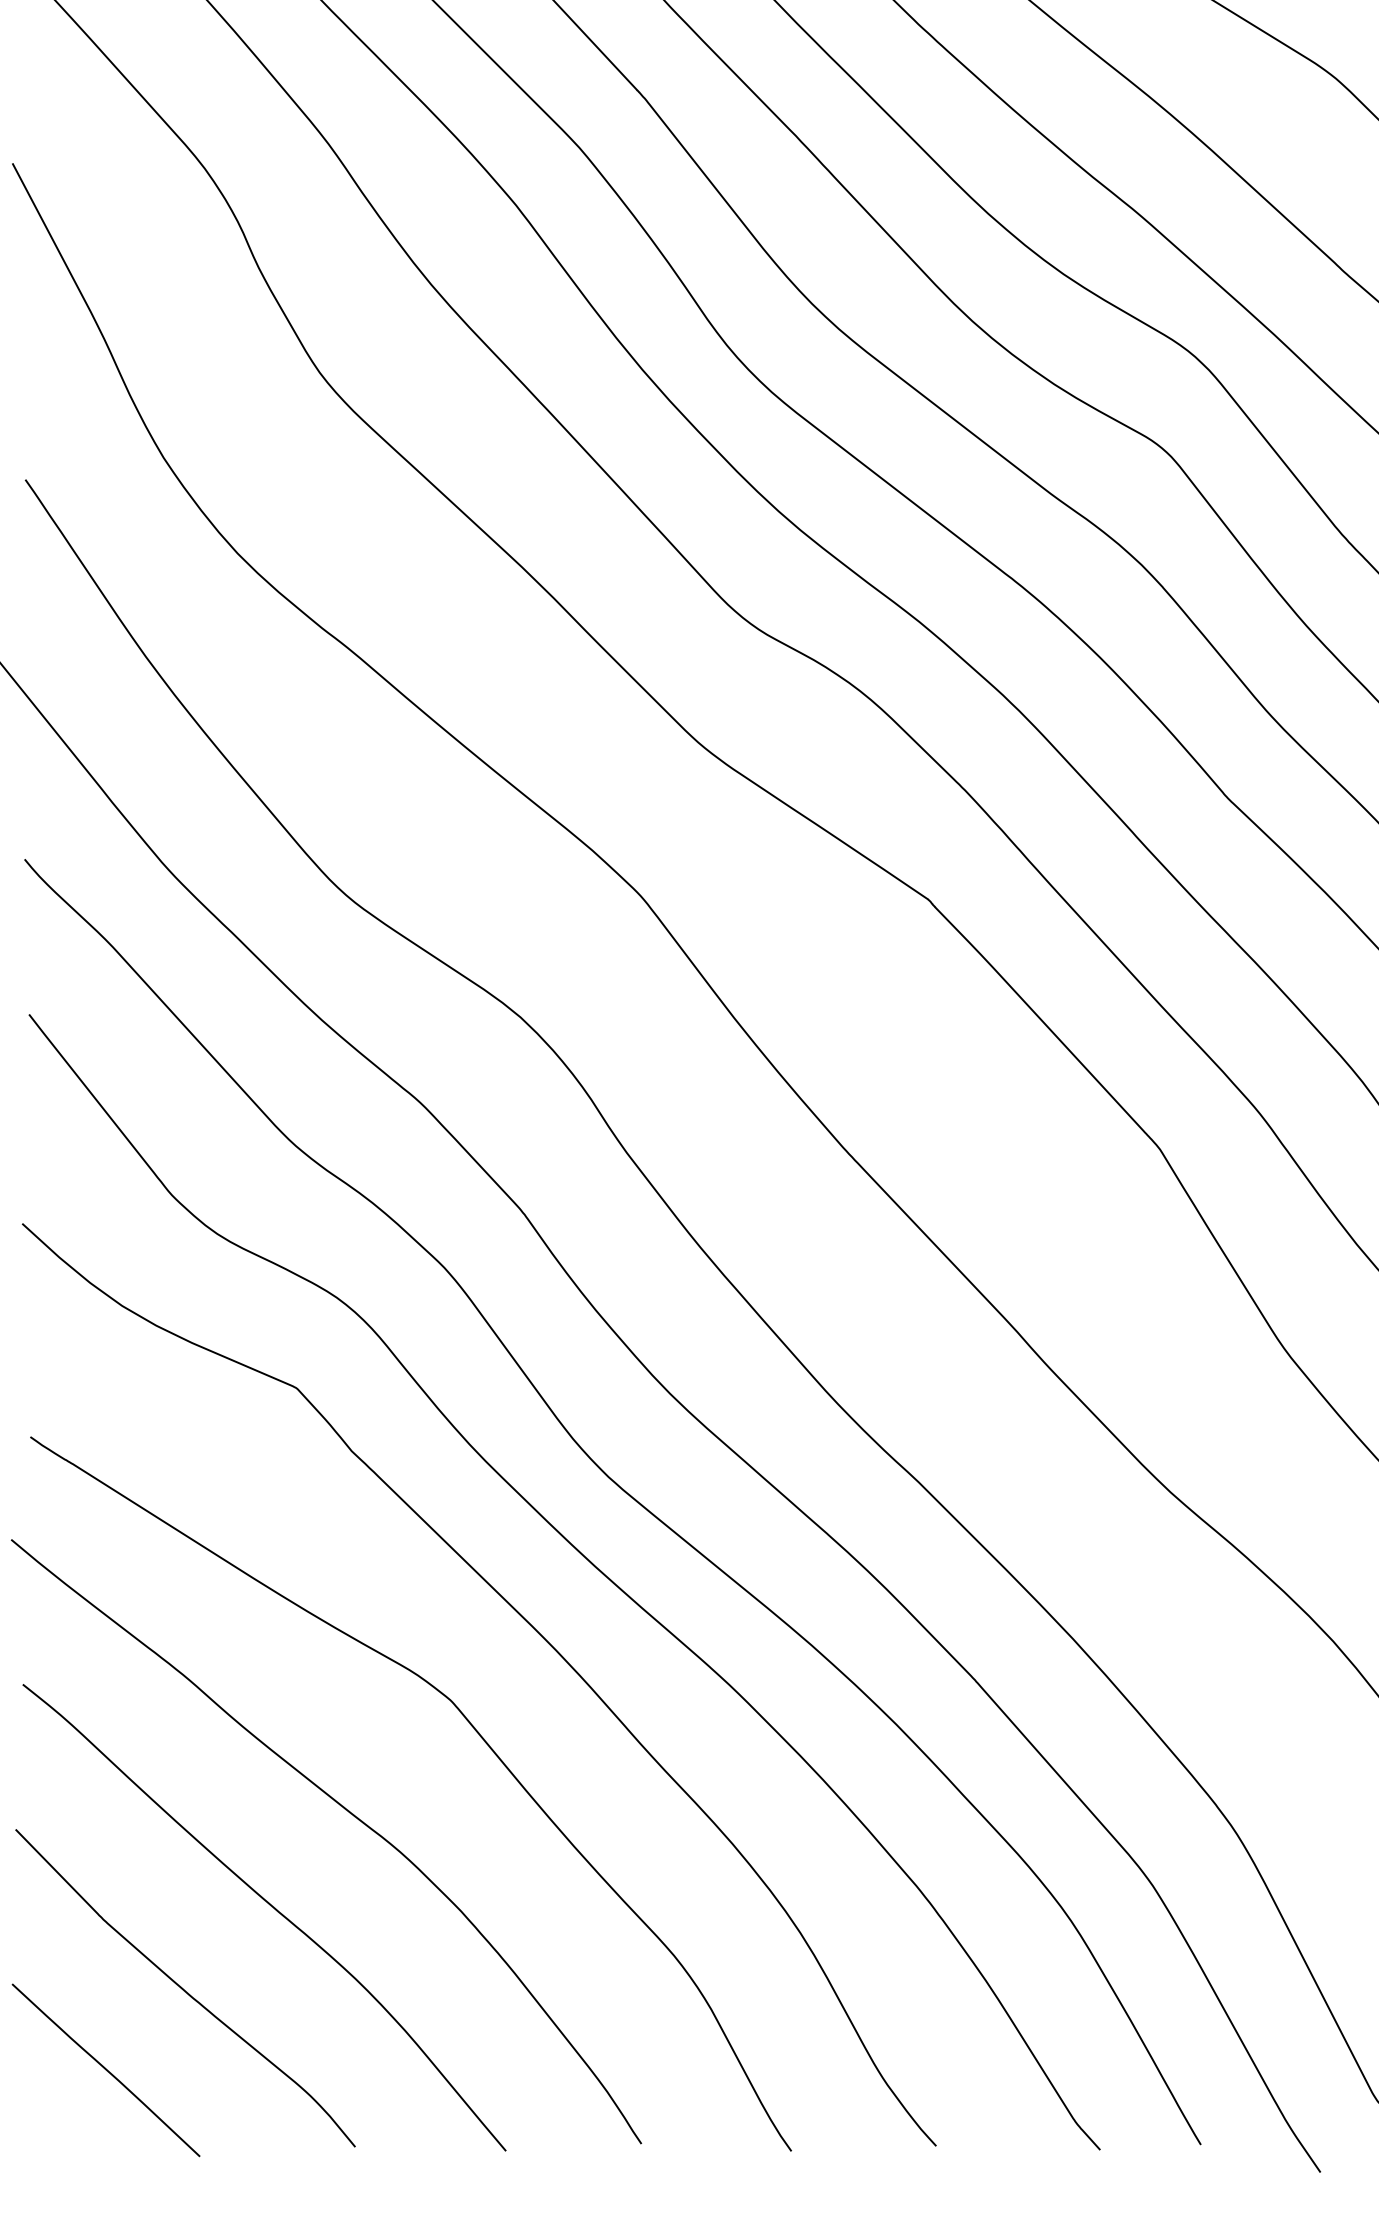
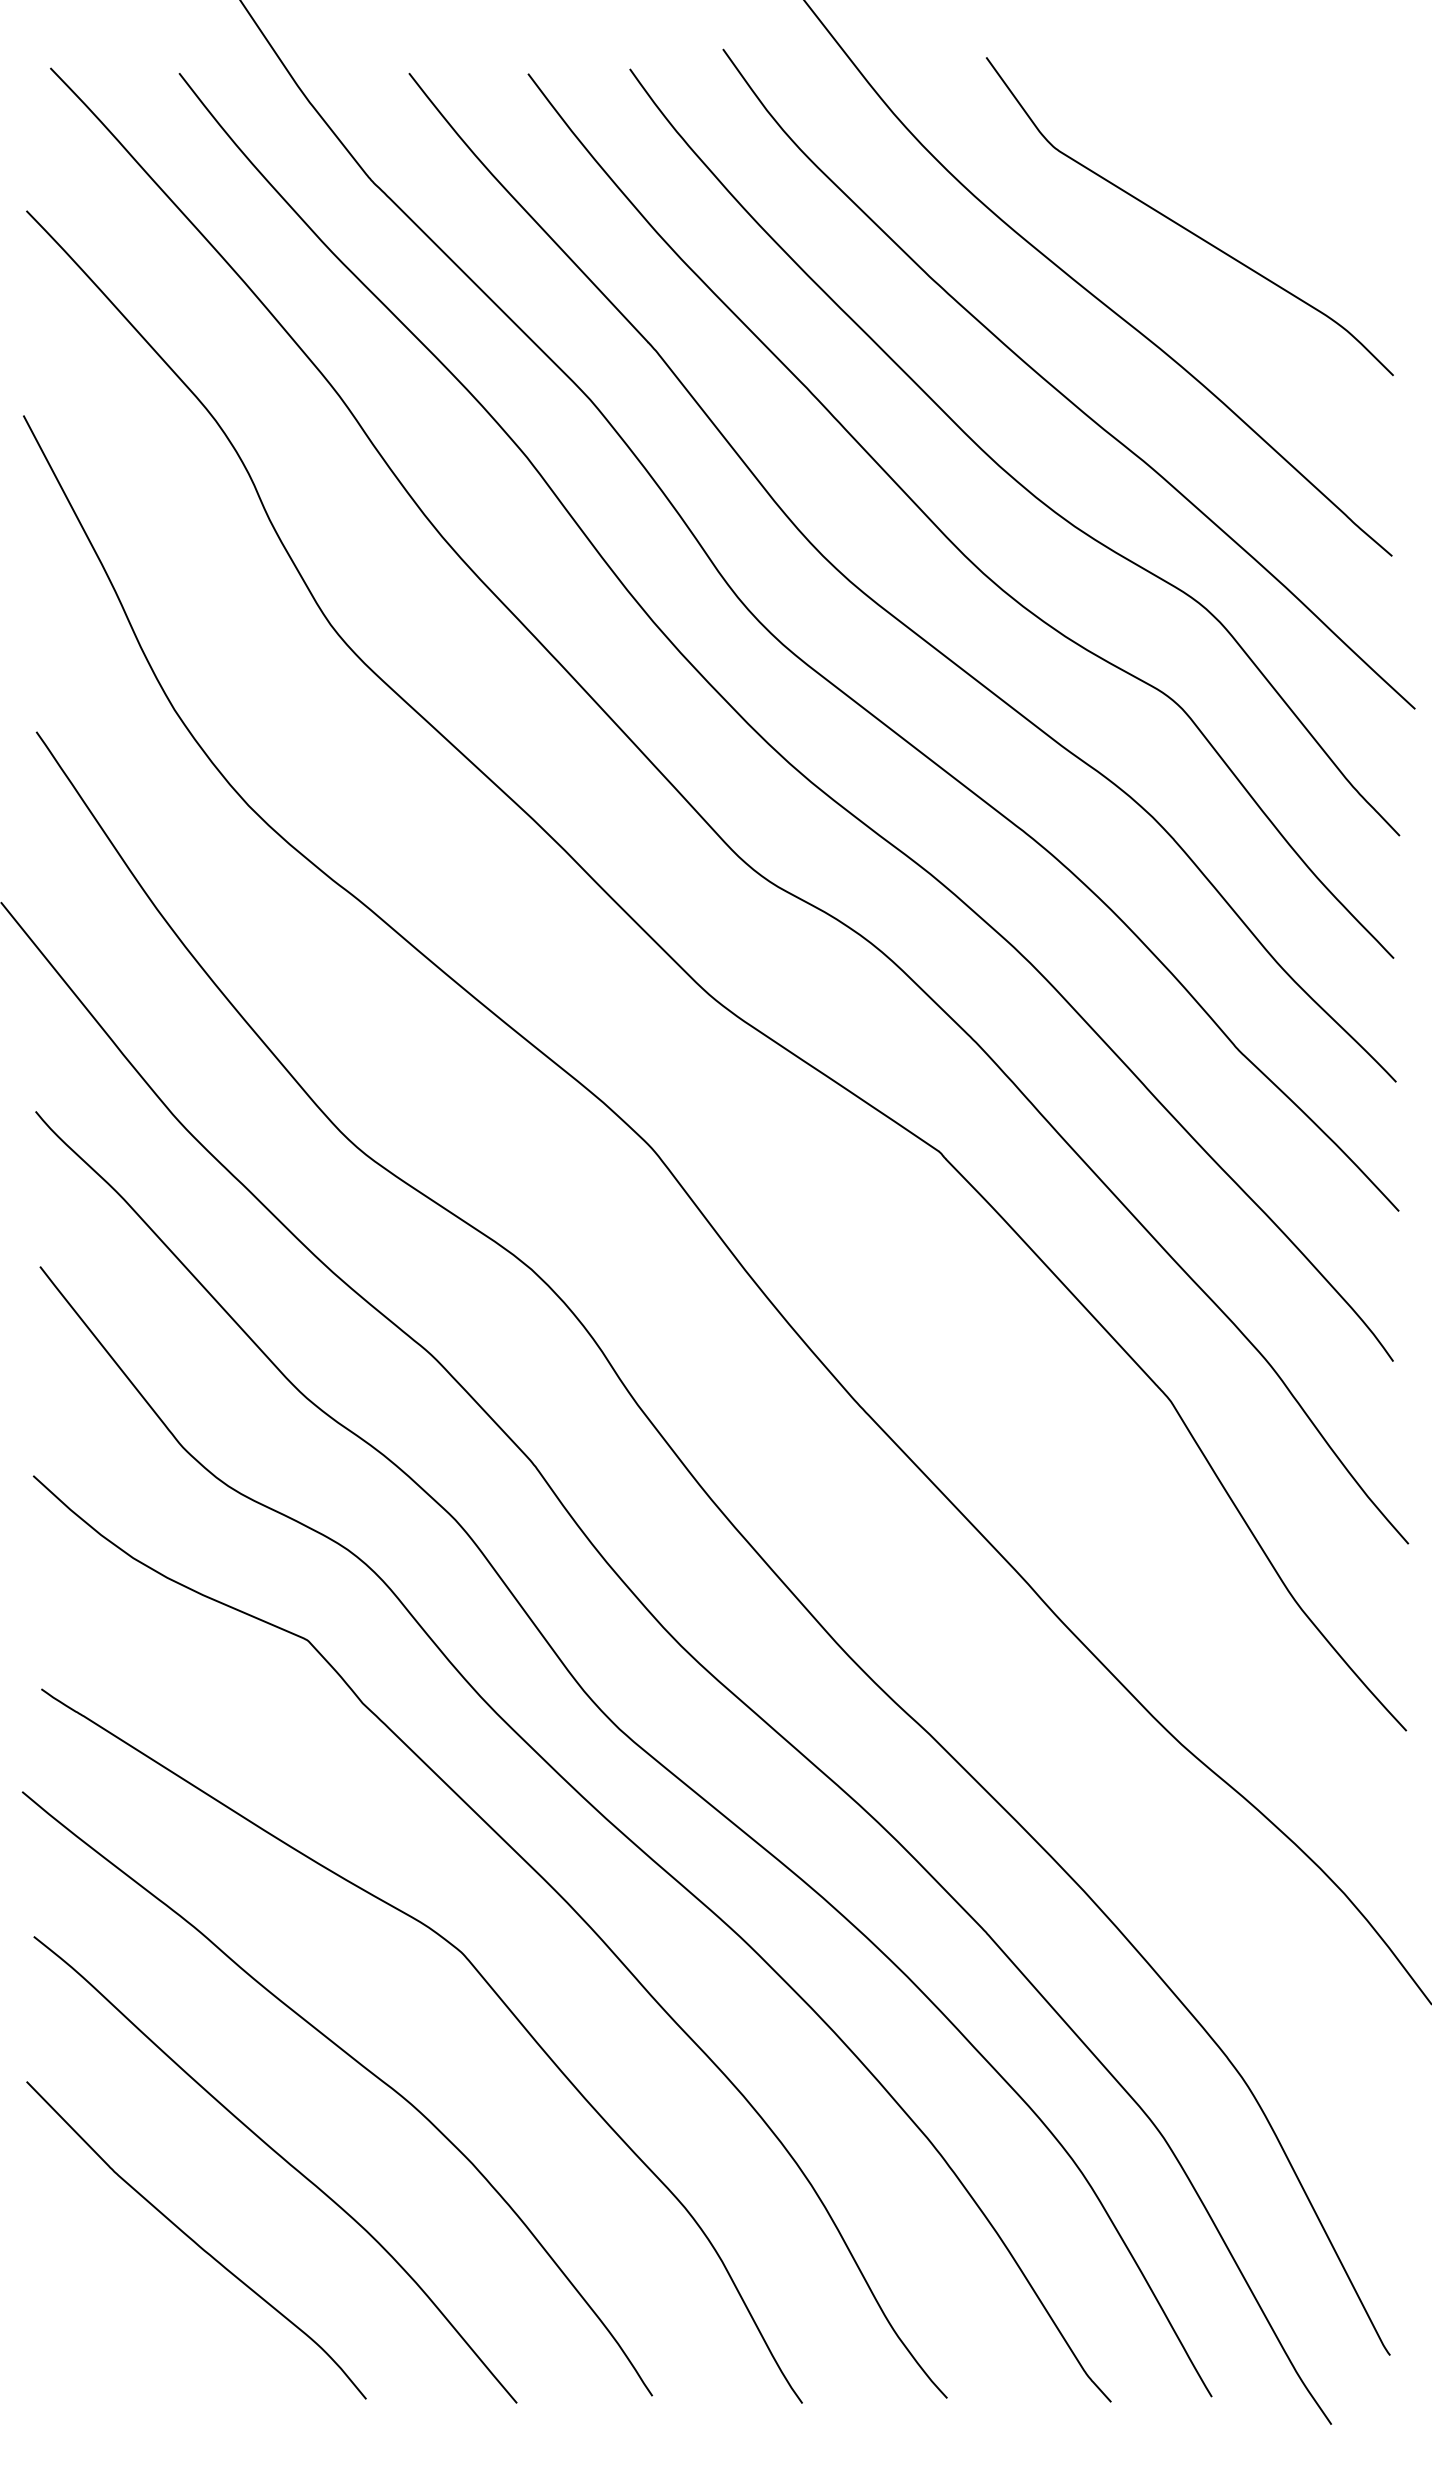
curve: (105, 2070) -> (116, 2322), removed

